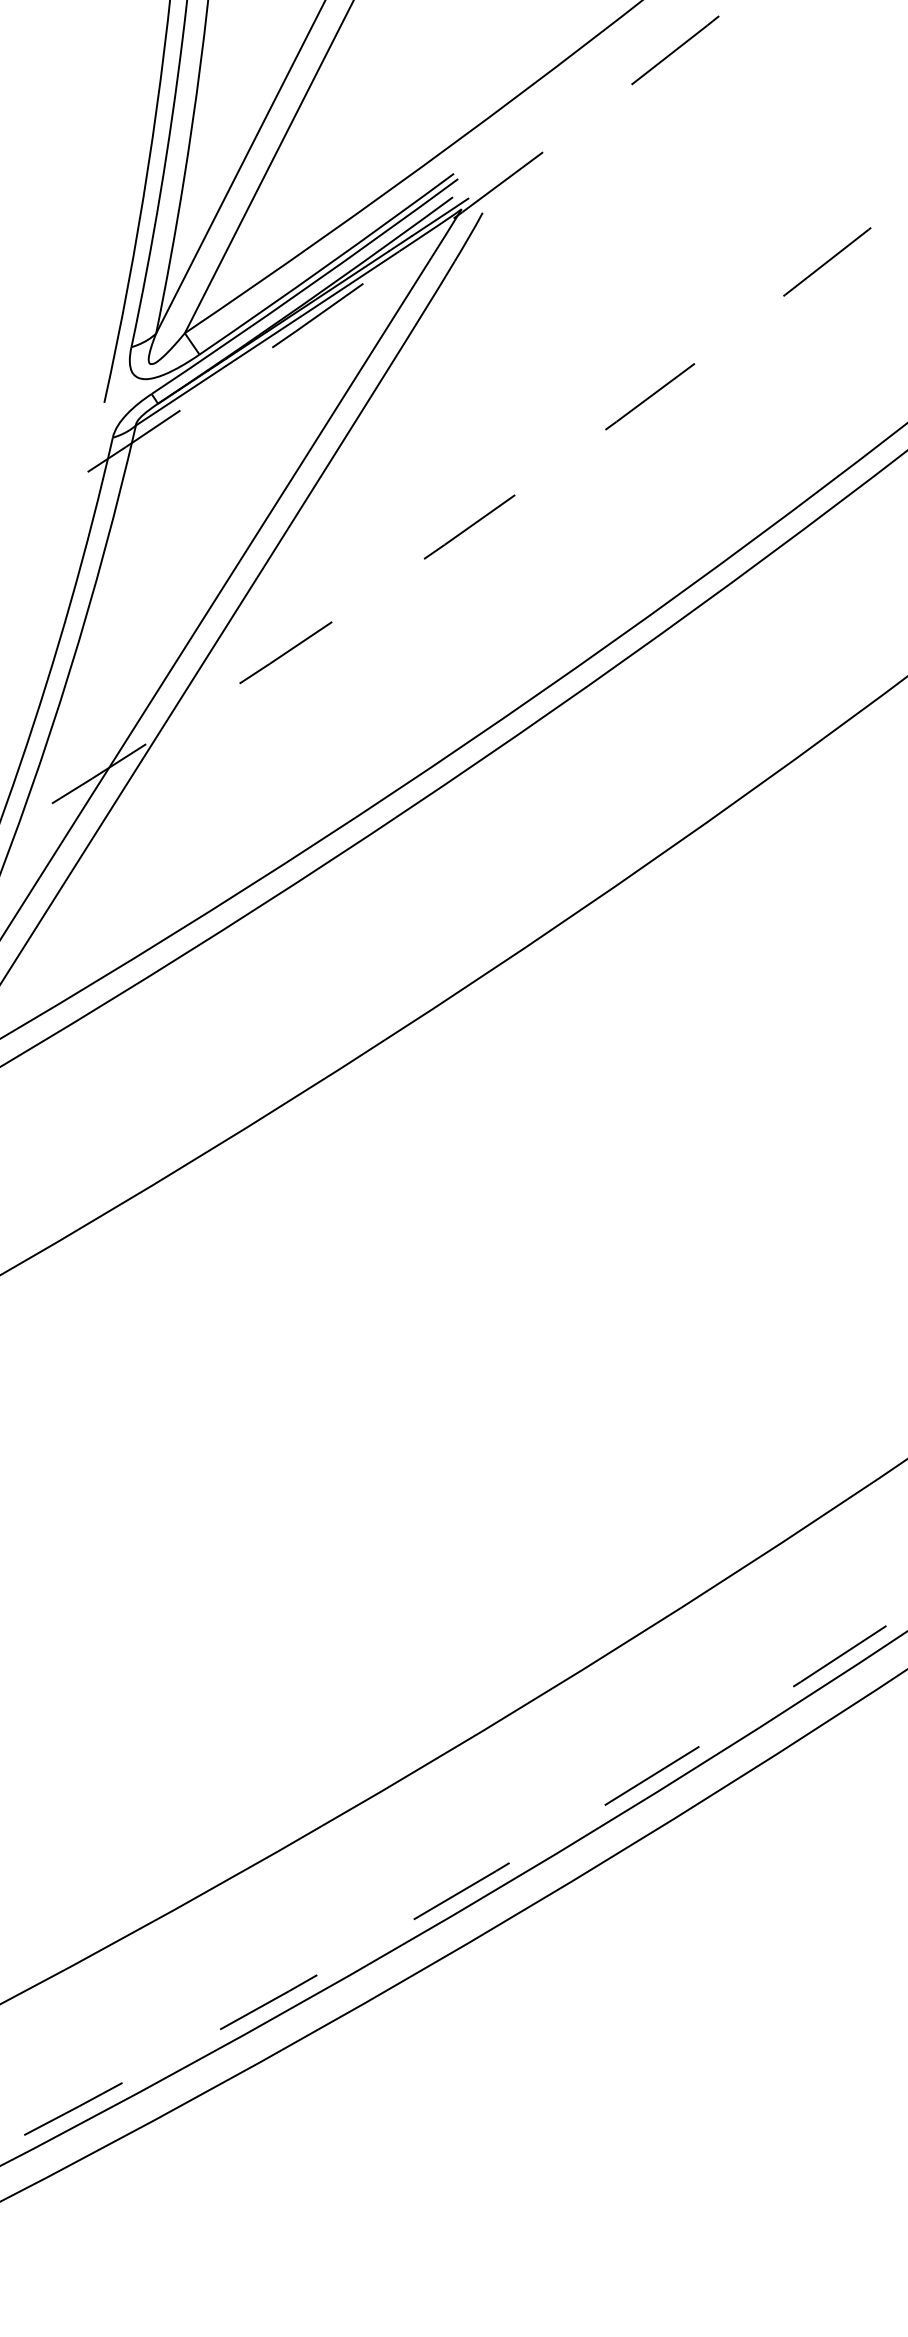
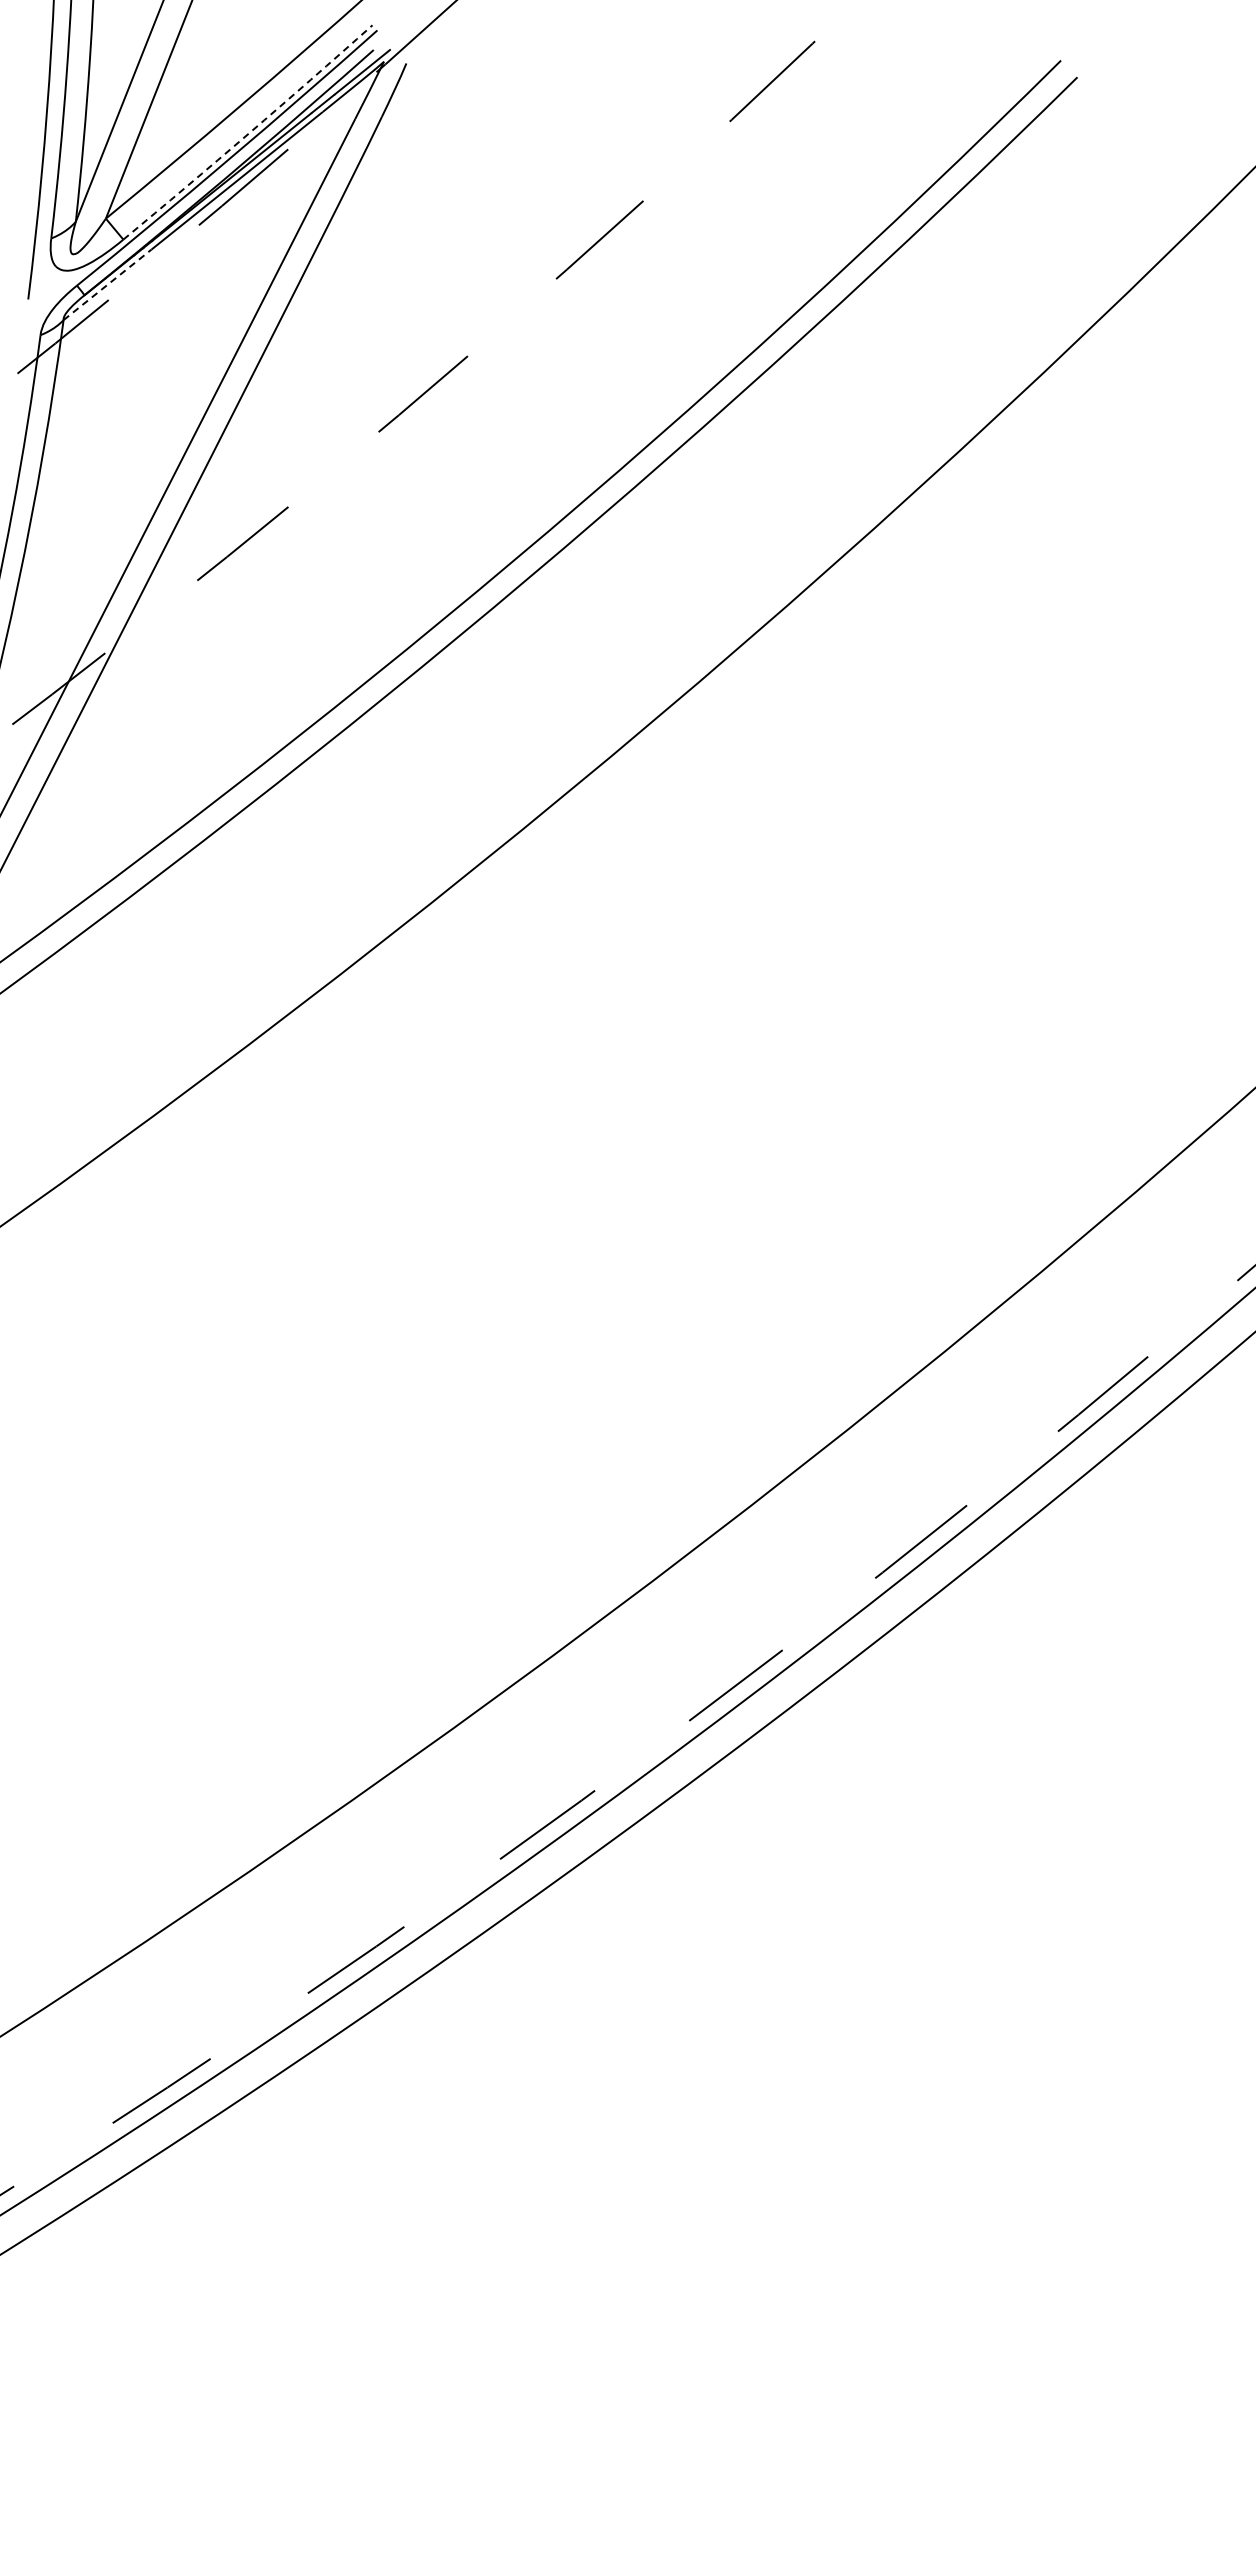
arc: (327, 265) -> (248, 133), solid -> dashed
line: (181, 395) -> (108, 284), solid -> dashed

